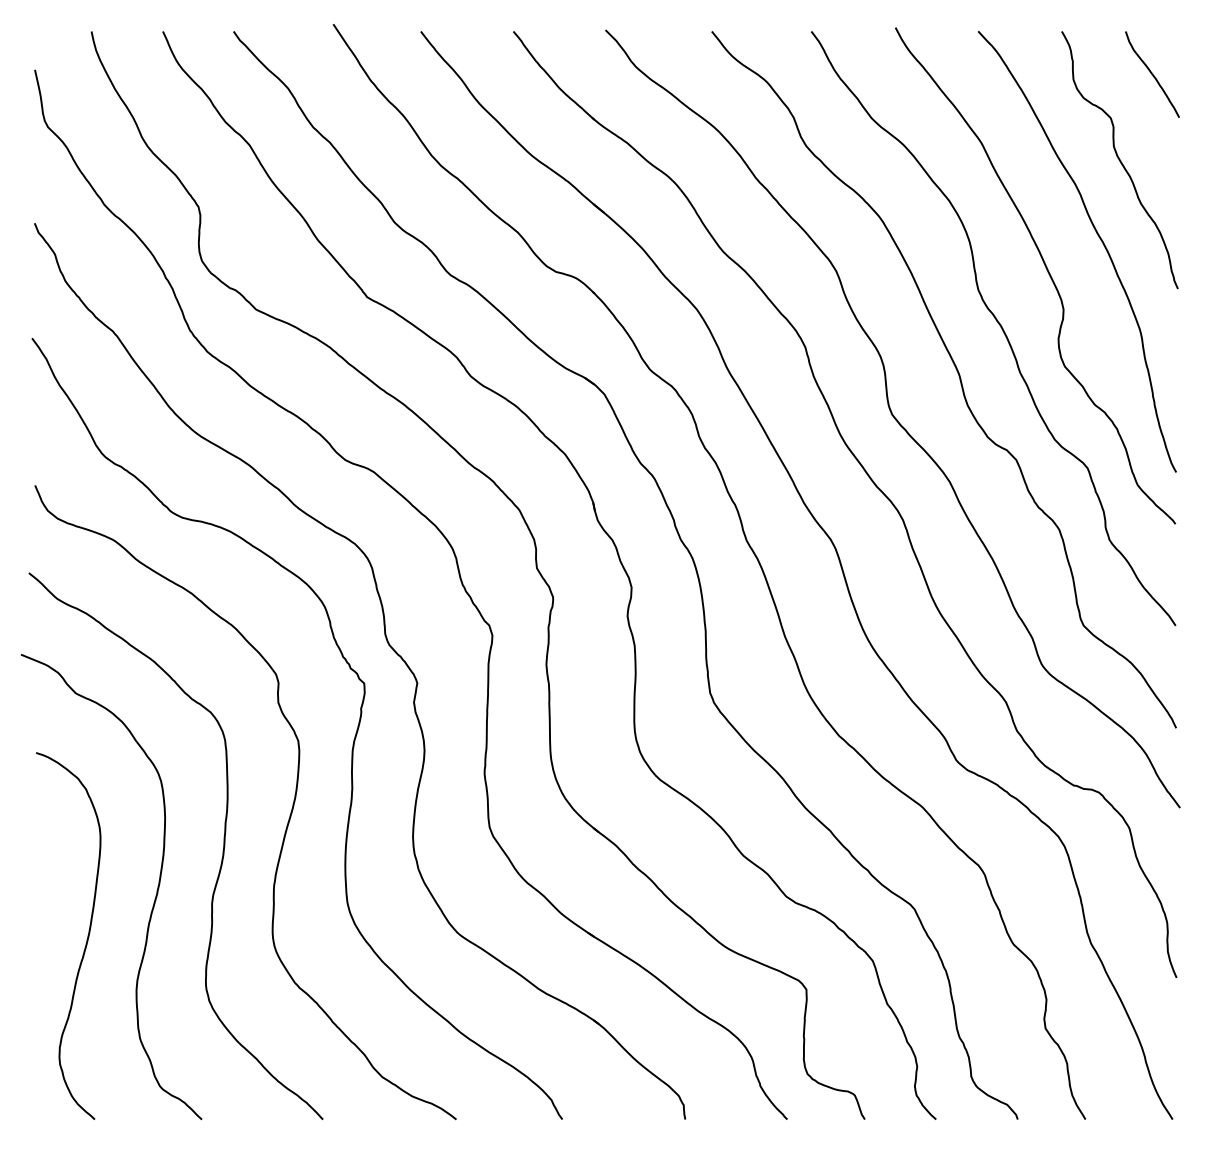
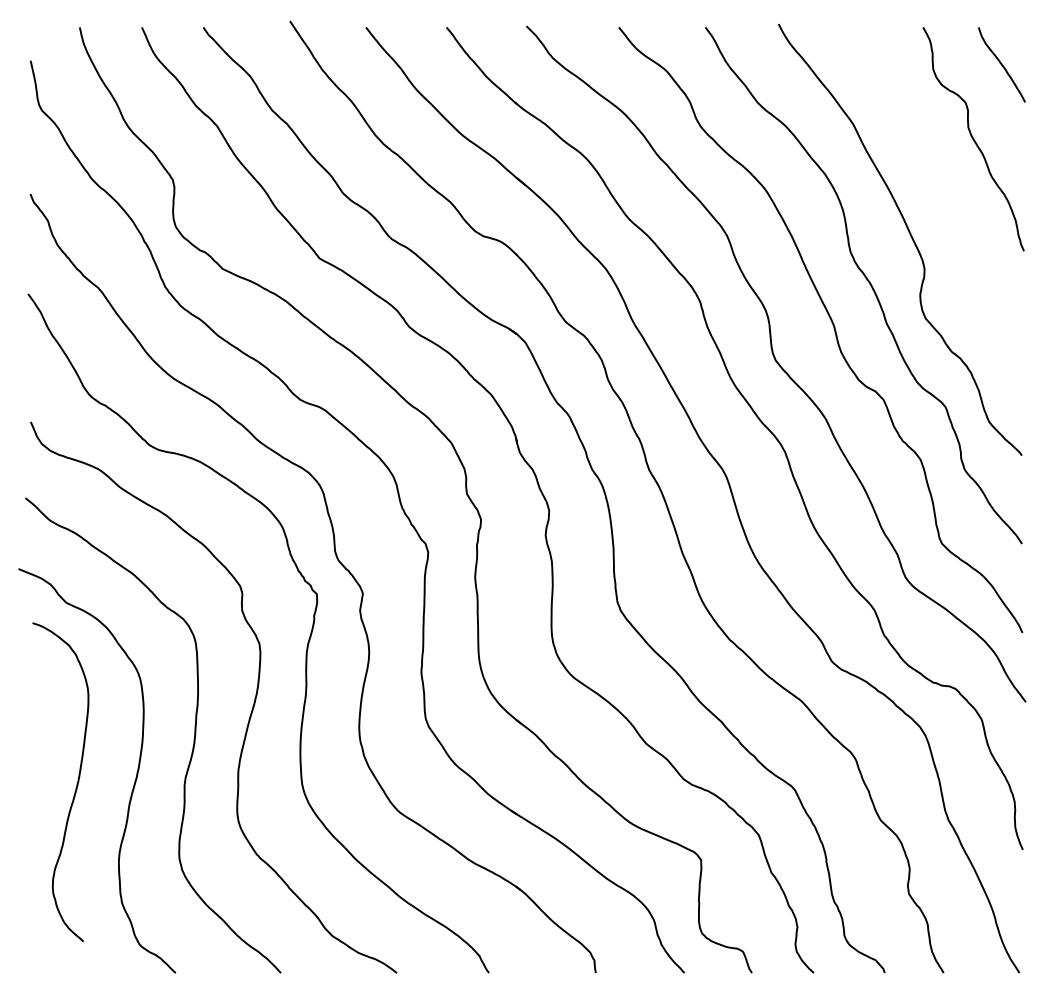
curve: (1098, 237) -> (954, 206), removed
curve: (86, 939) -> (76, 785), moved

